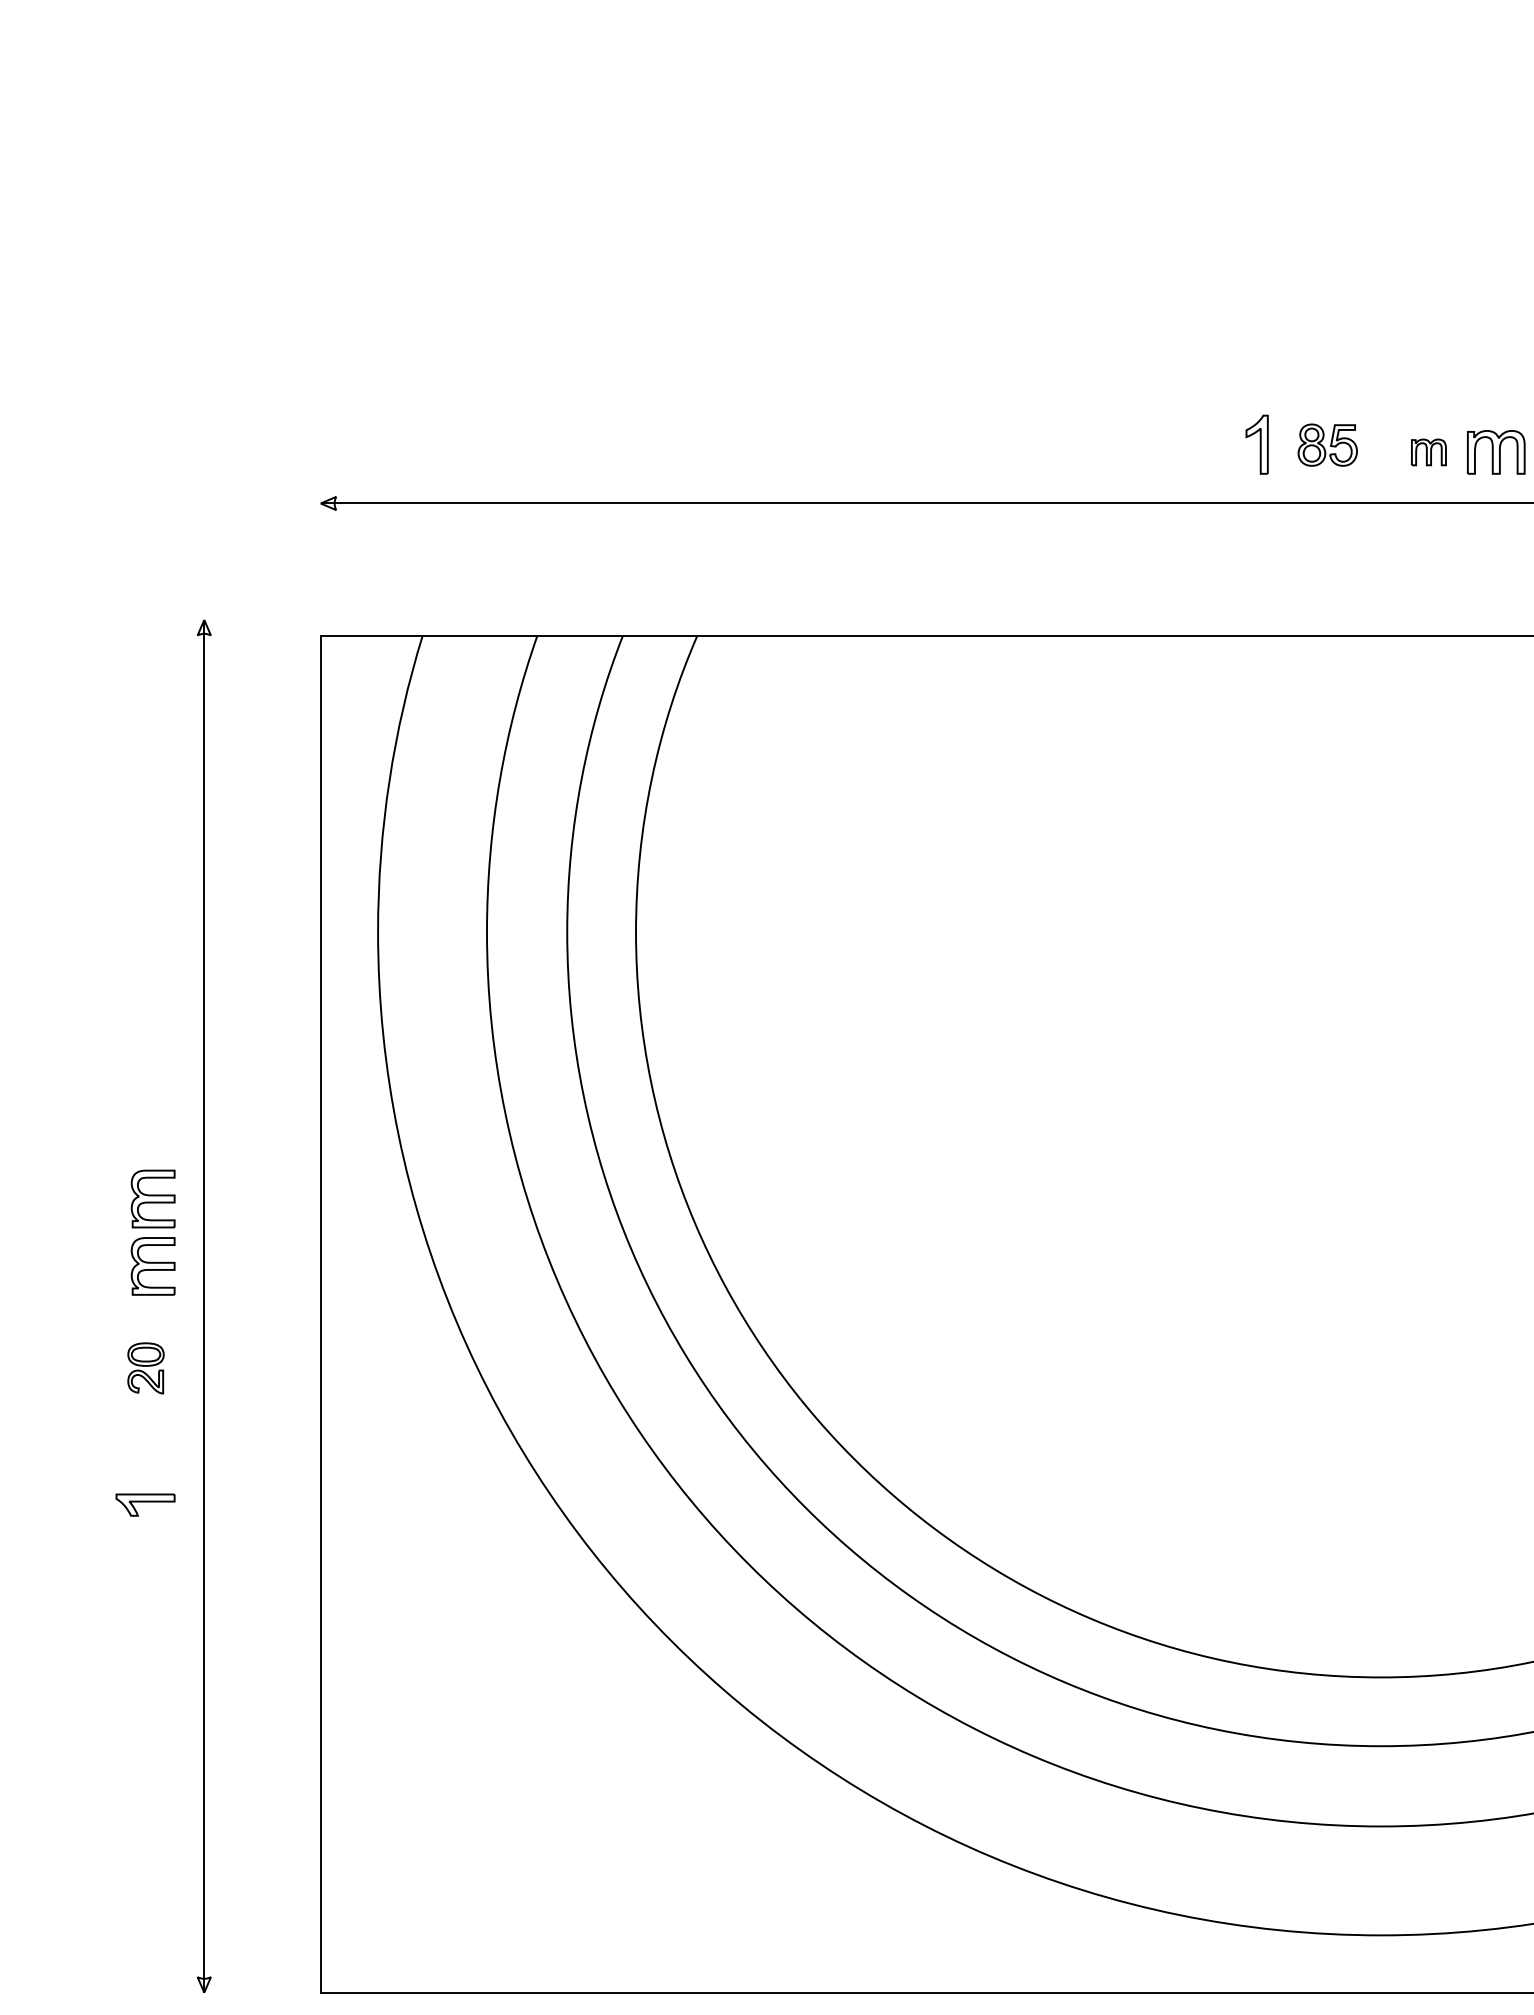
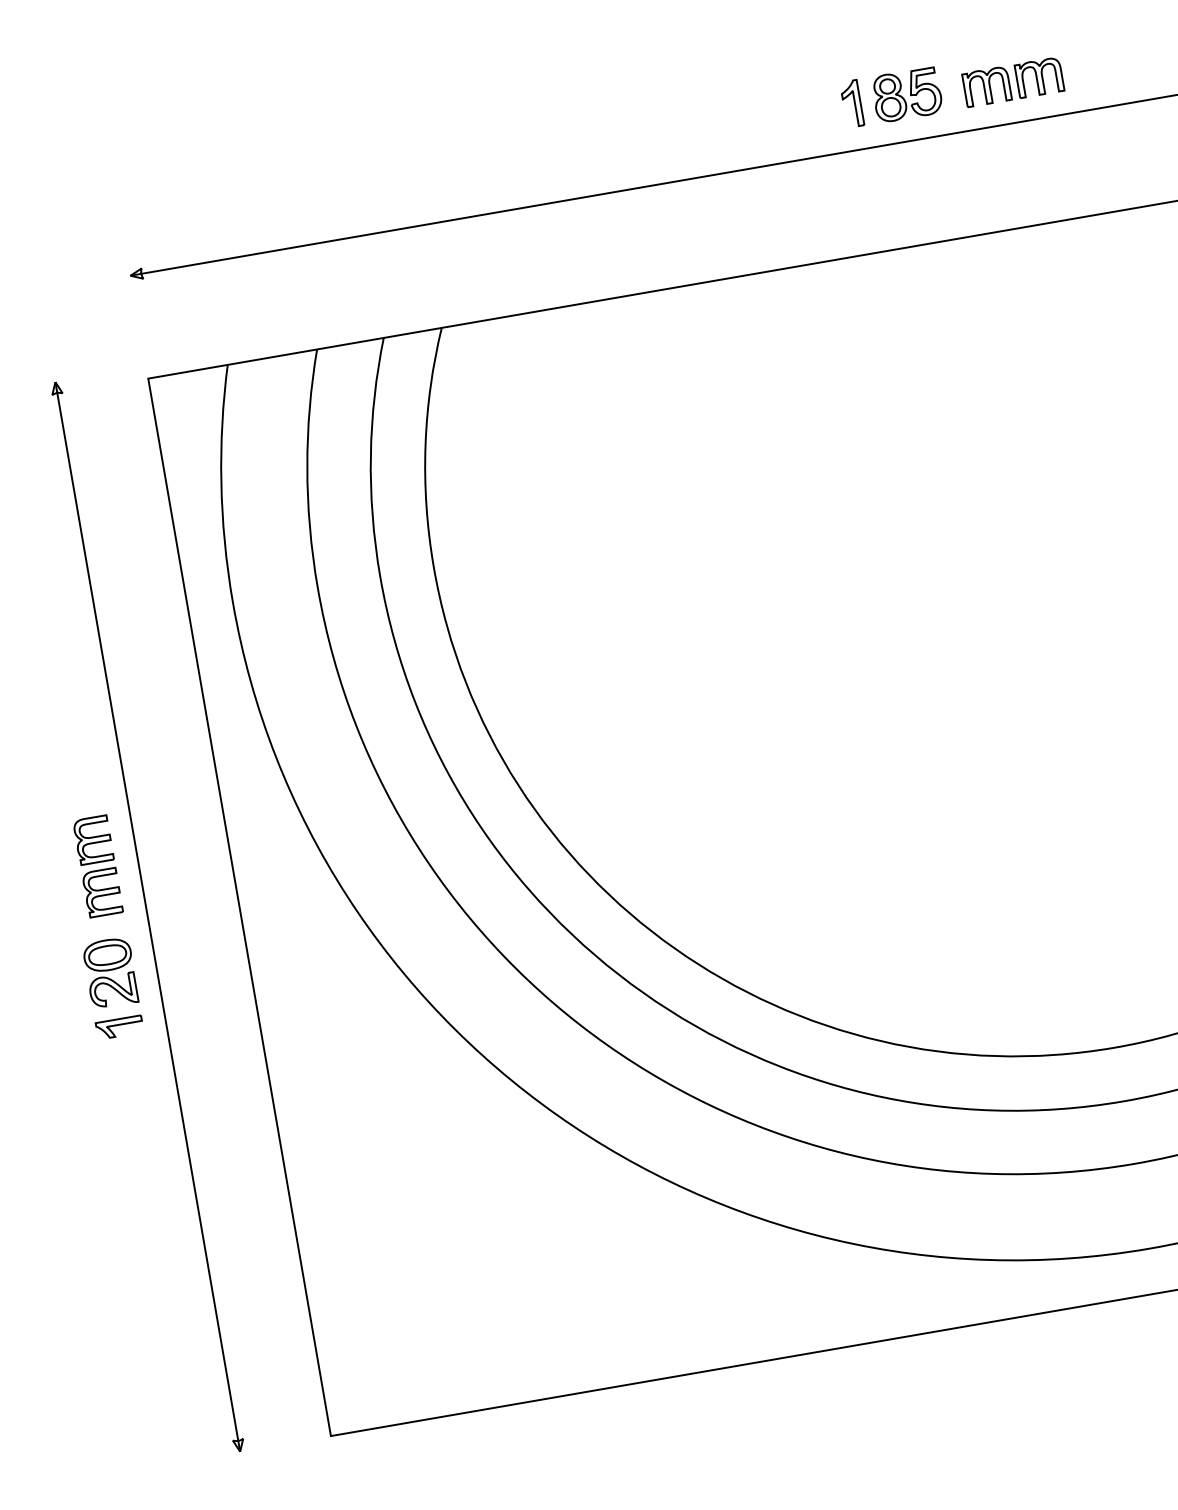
part: (1327, 444) -> (906, 94), size x1.43
part: (1428, 452) -> (986, 86), size x1.67
part: (145, 1368) -> (110, 973), size x1.67
part: (145, 1504) -> (119, 1027), moved

